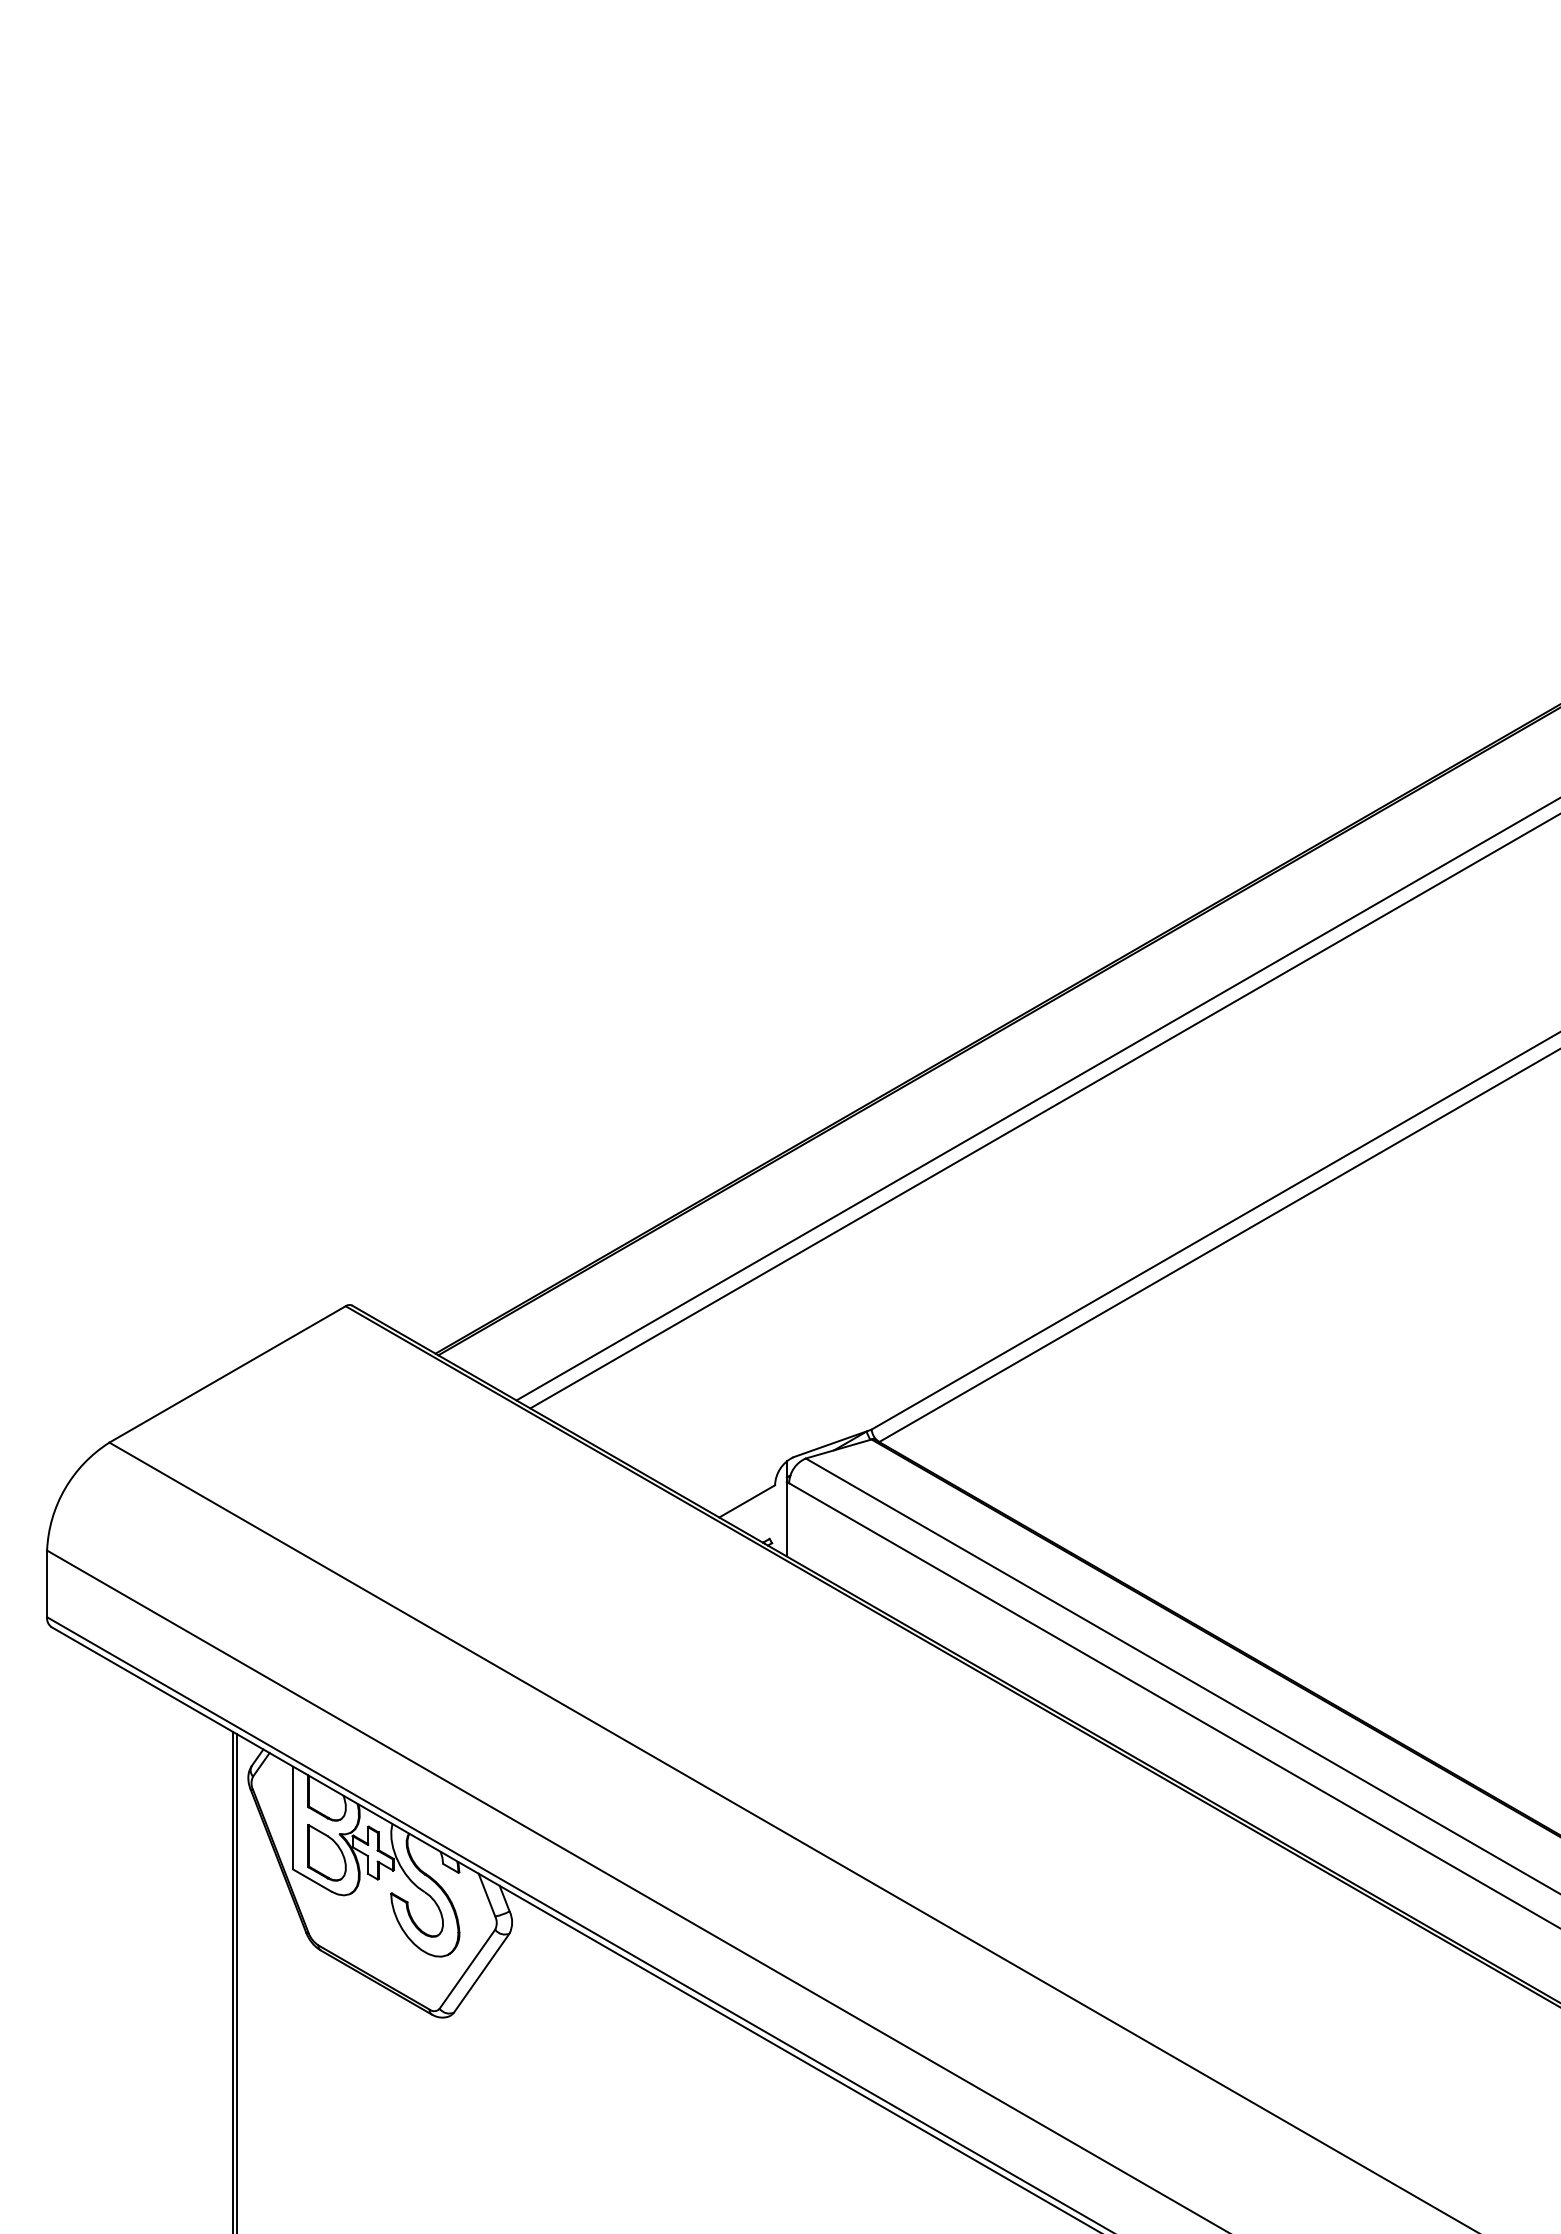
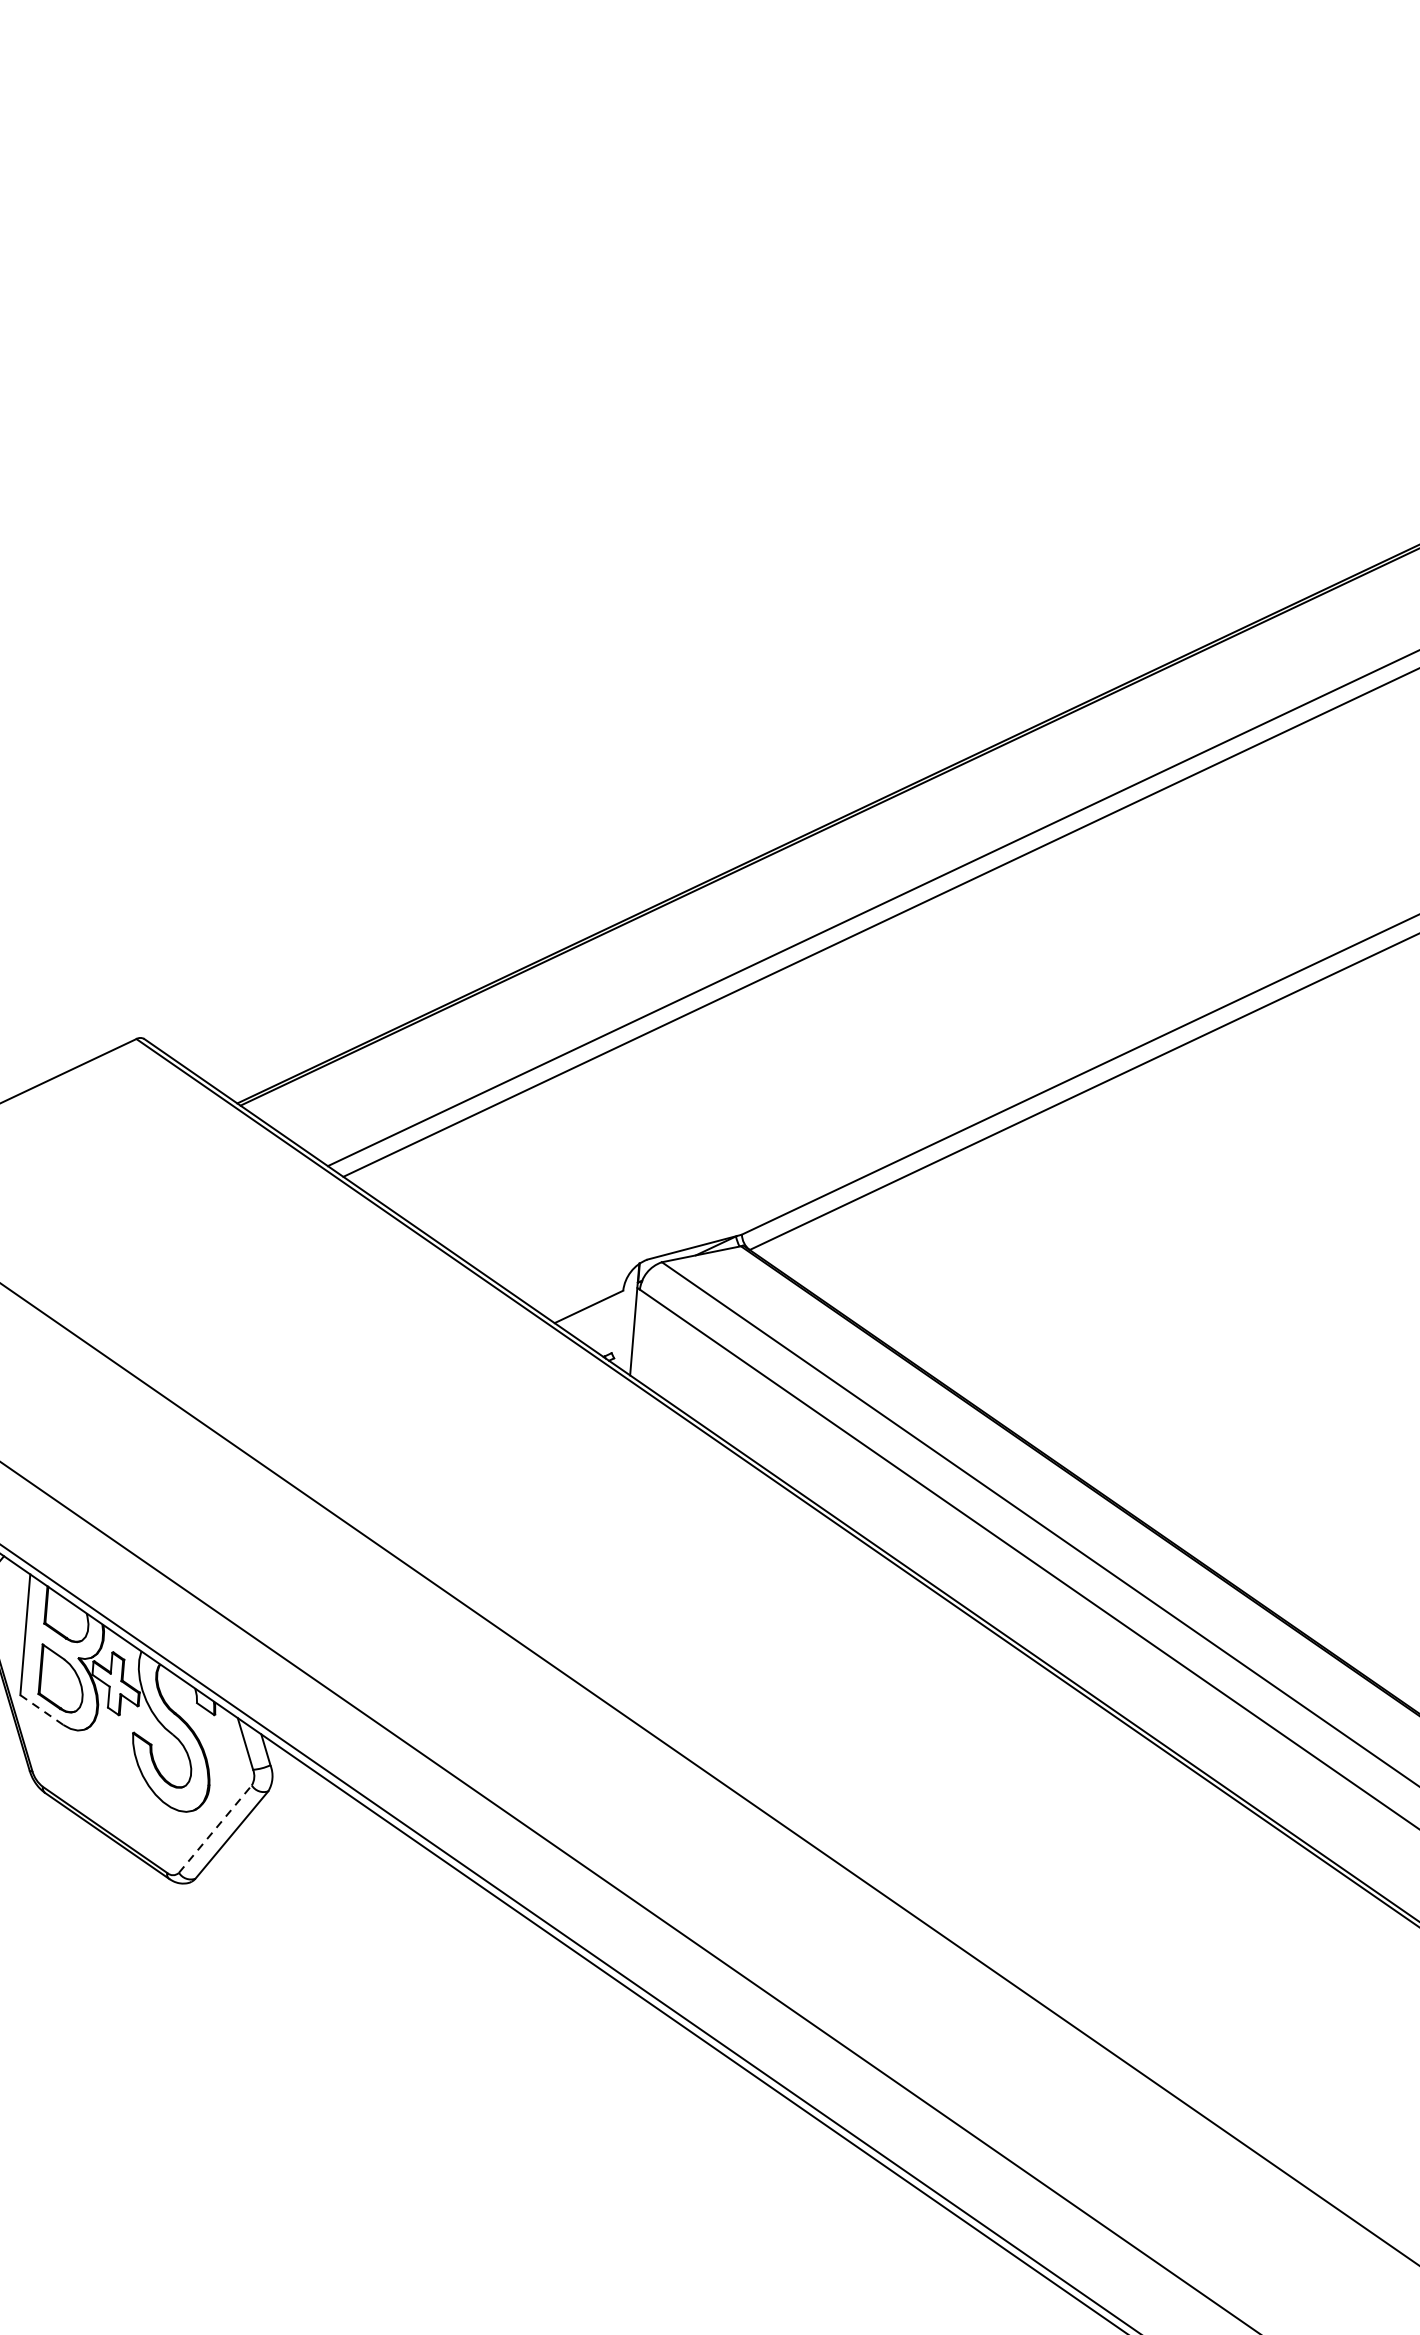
line: (312, 1880) -> (42, 1710), solid -> dashed
line: (467, 1968) -> (215, 1828), solid -> dashed

